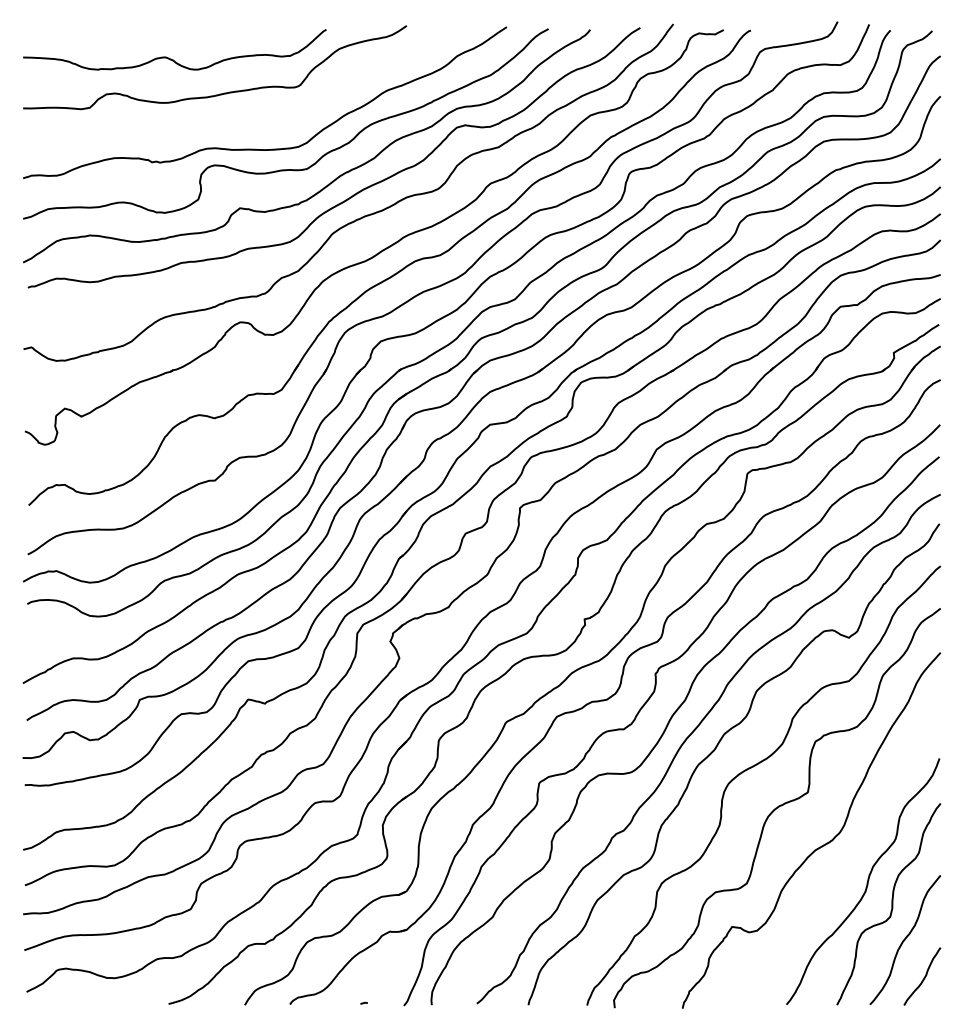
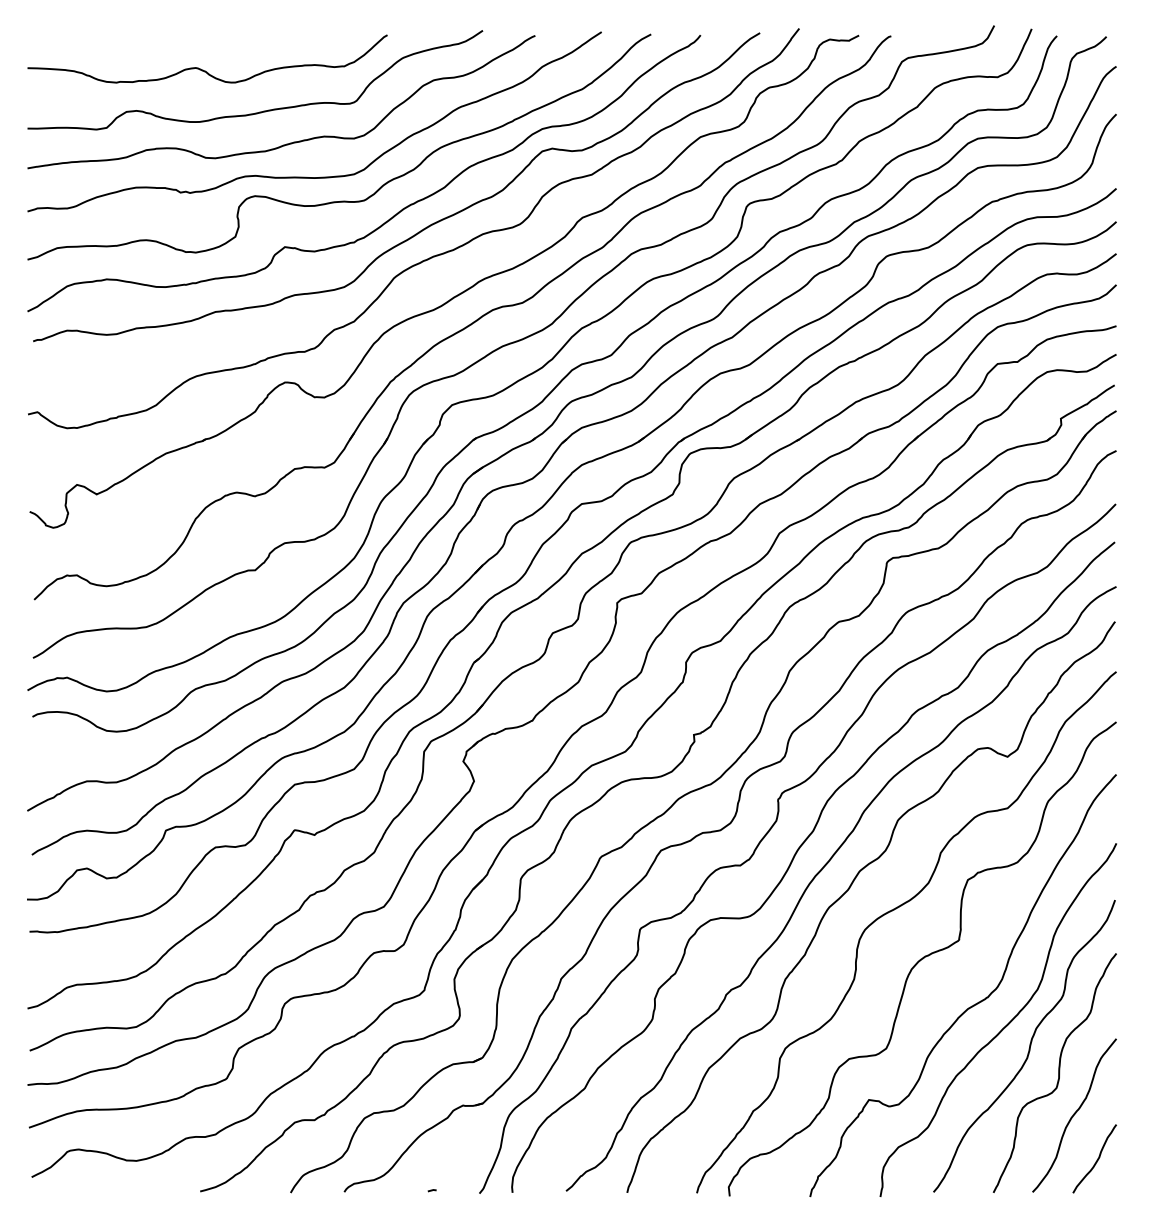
curve: (245, 119) -> (291, 141), added
curve: (846, 864) -> (1004, 1025), added

